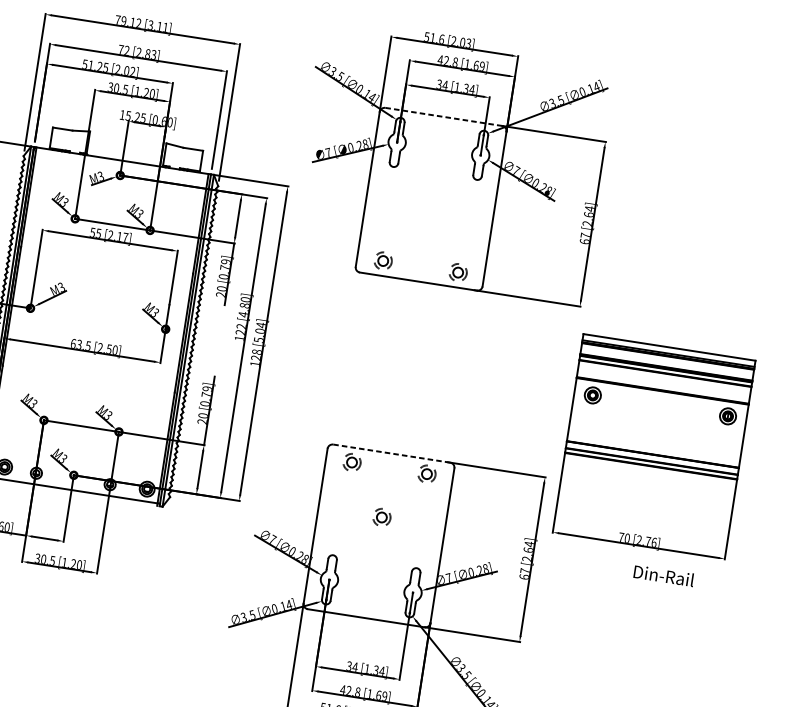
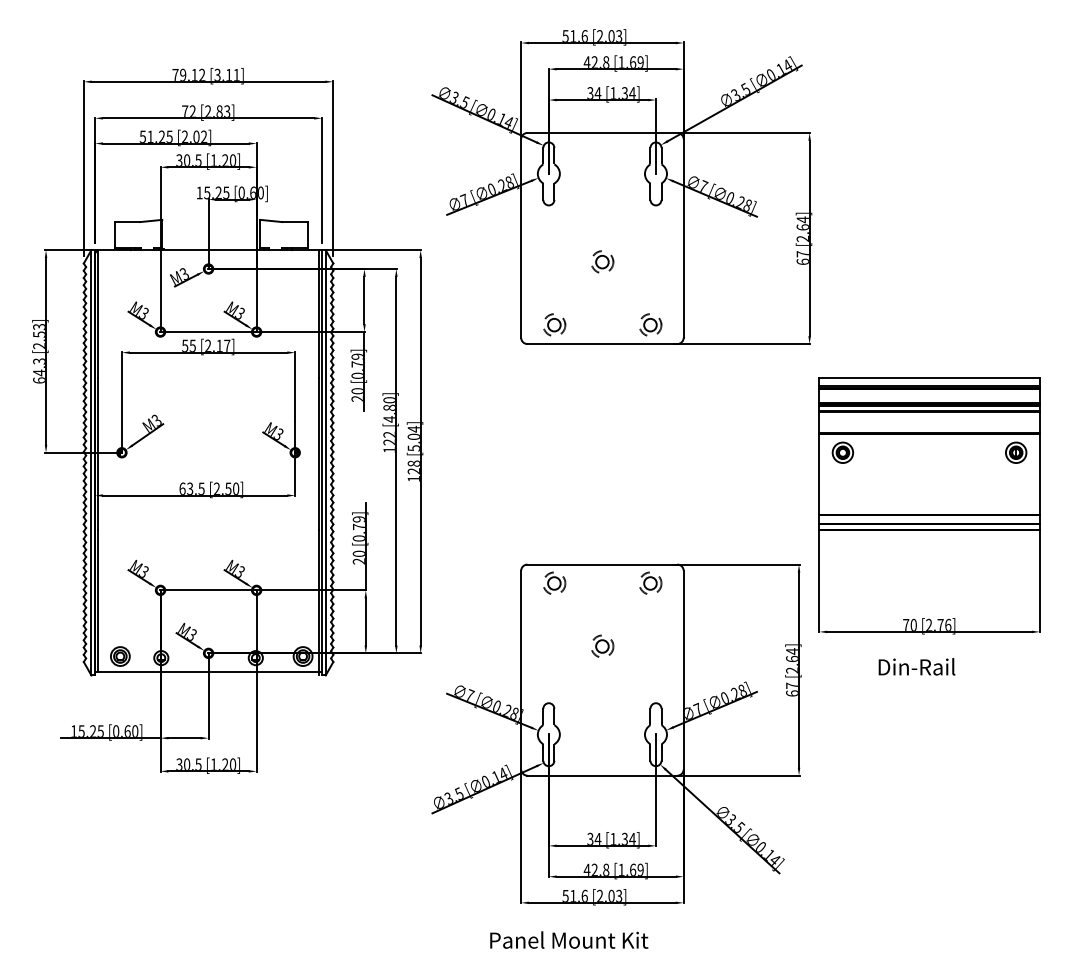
line: (444, 116) -> (602, 132), dashed -> solid
part: (428, 217) -> (602, 261), added
line: (391, 453) -> (602, 564), dashed -> solid
text: (663, 575) -> (916, 666), moved

